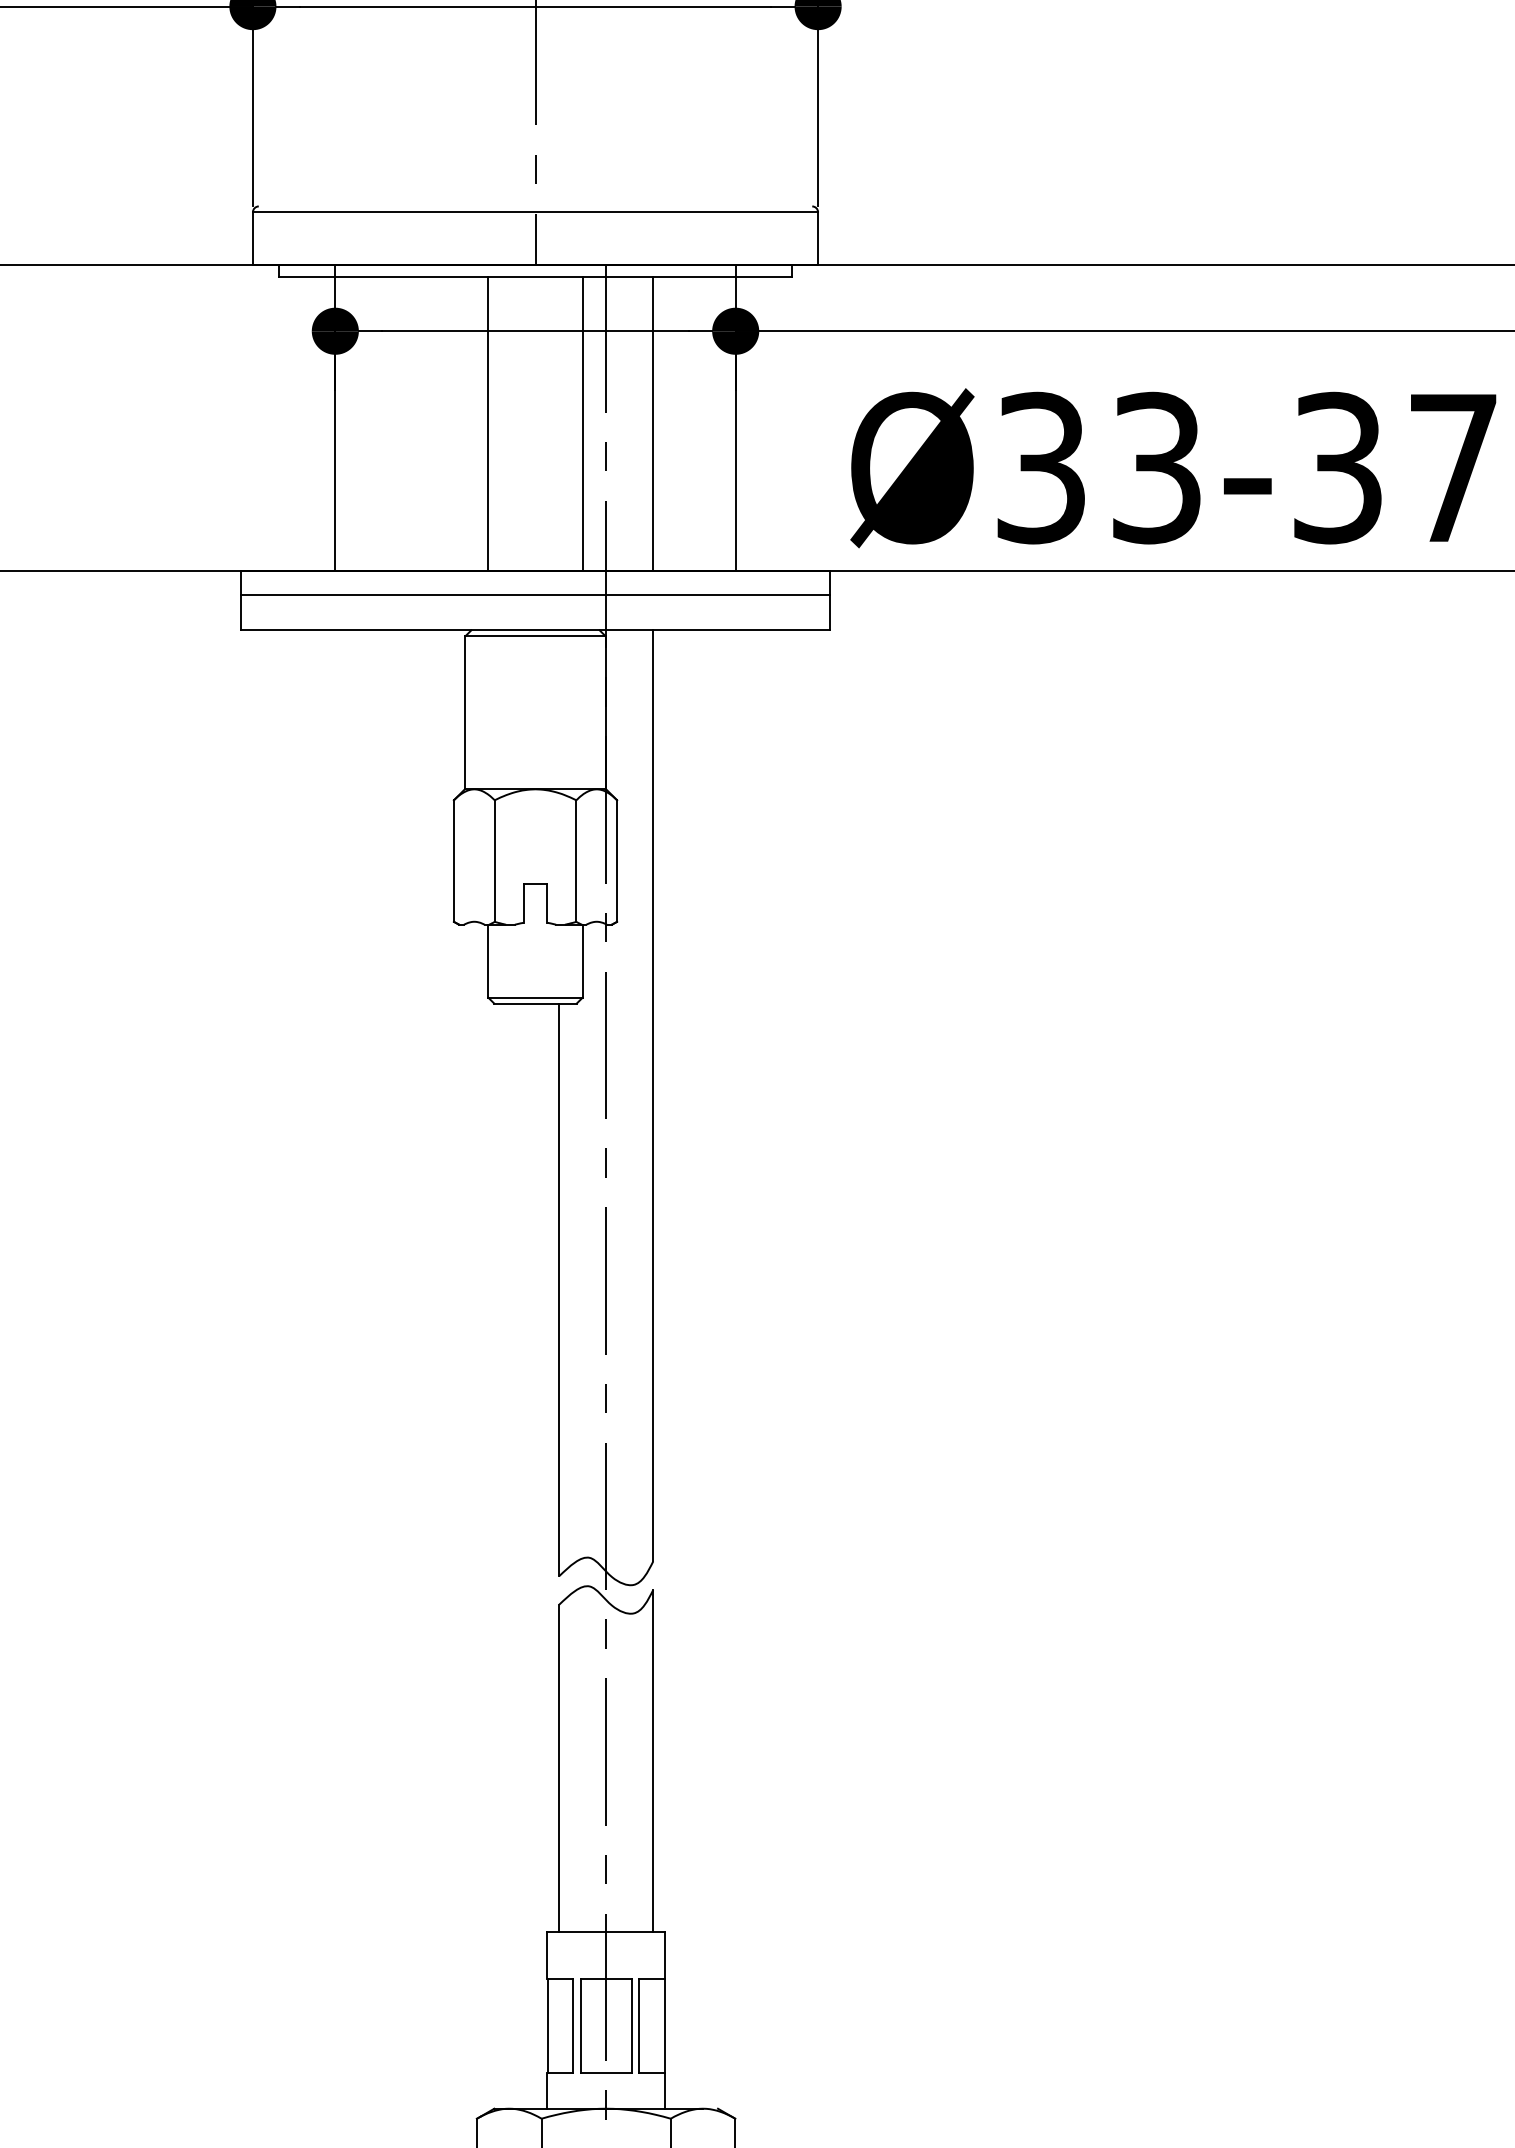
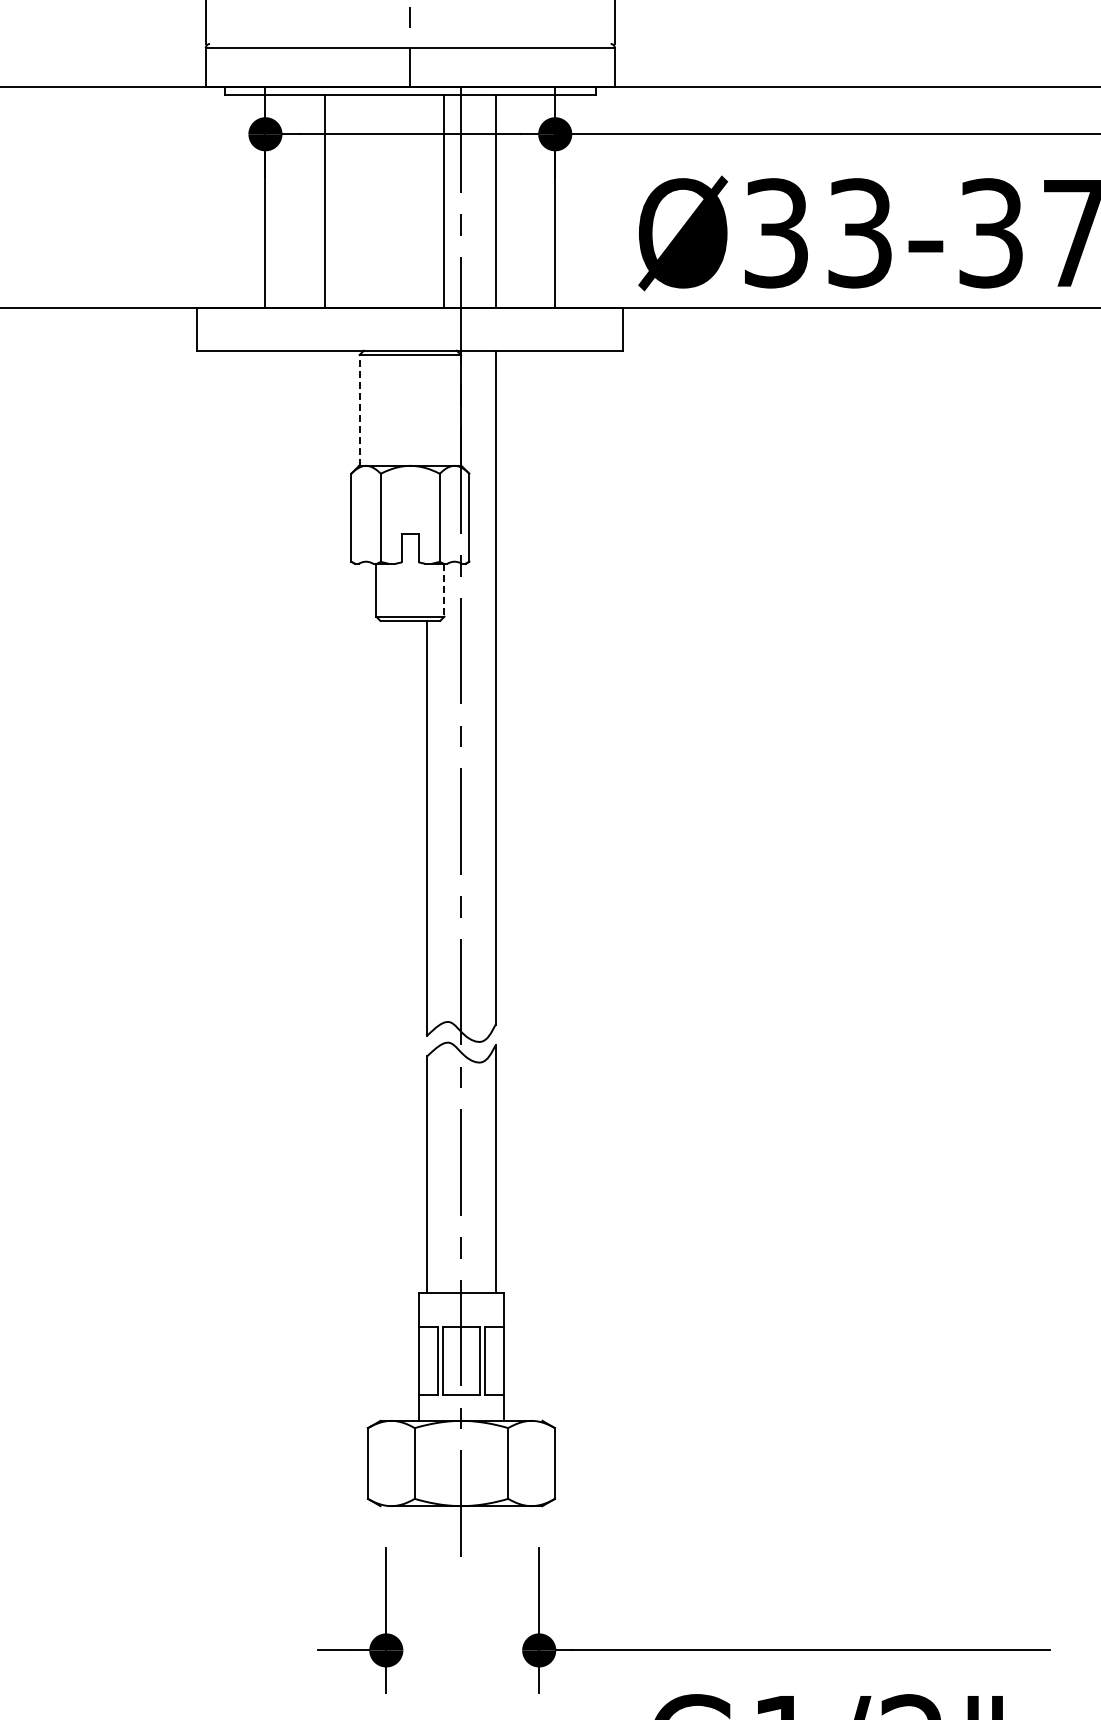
line: (488, 424) -> (325, 201), moved
line: (535, 595) -> (410, 325), removed
line: (465, 711) -> (359, 409), solid -> dashed
line: (582, 961) -> (444, 590), solid -> dashed

